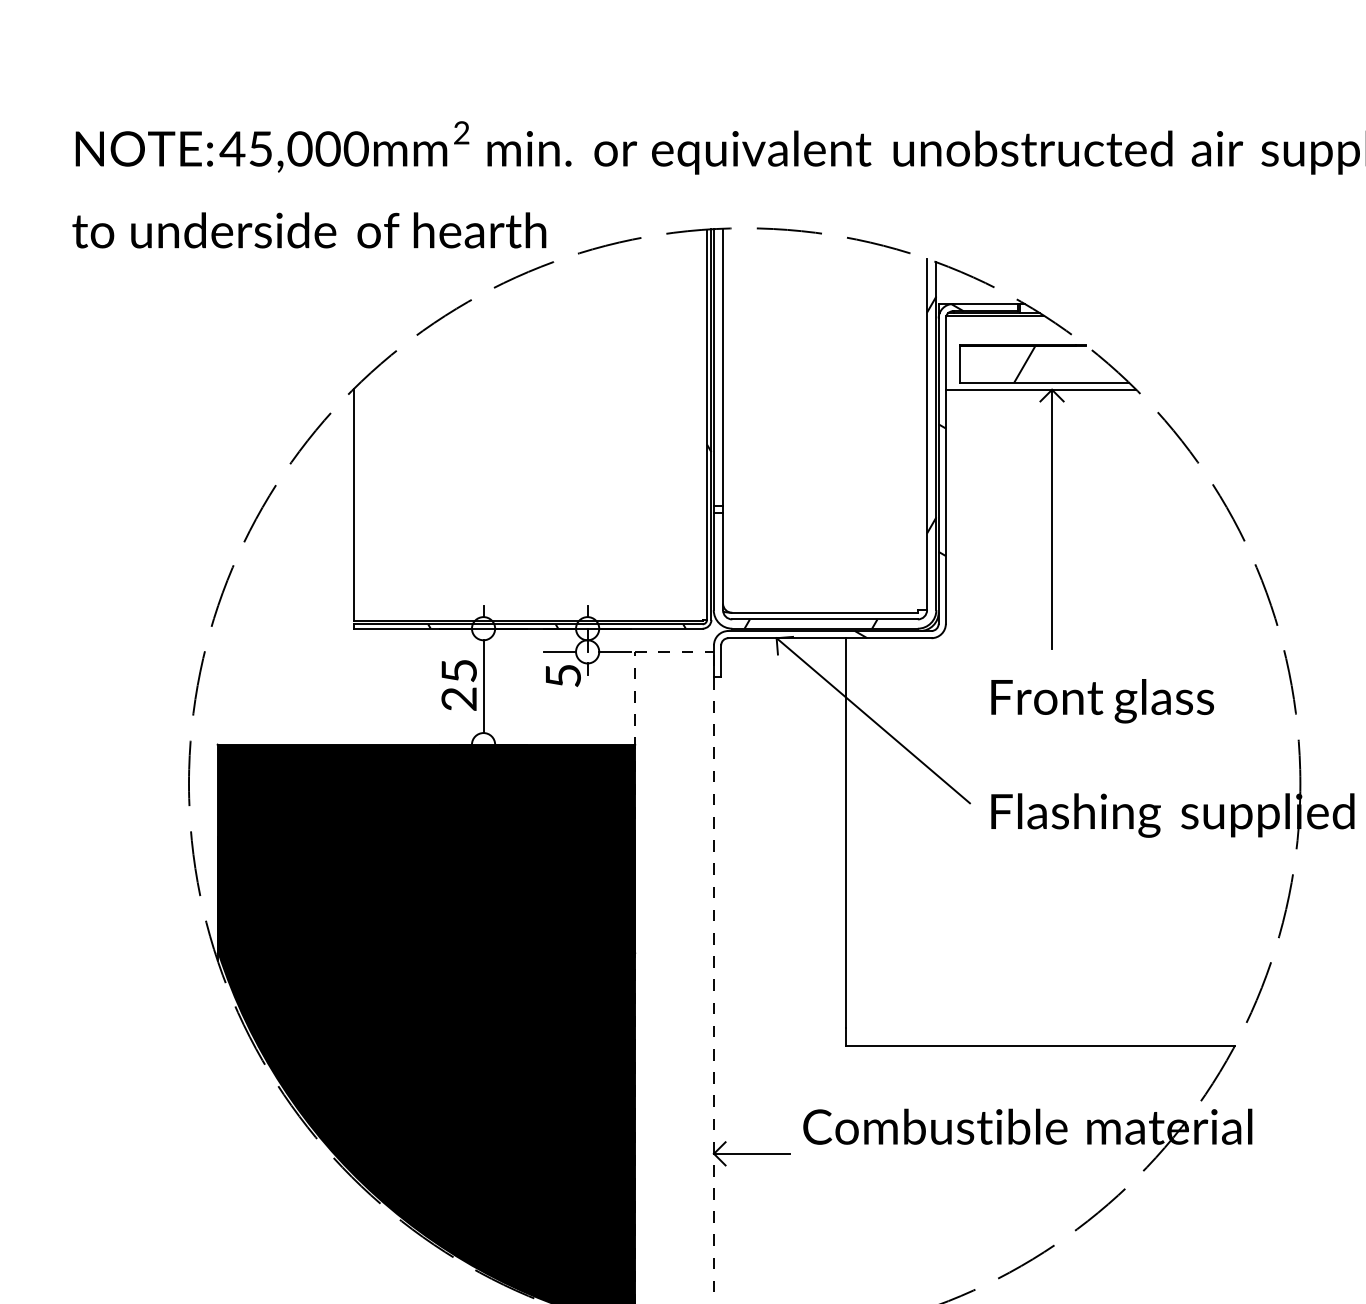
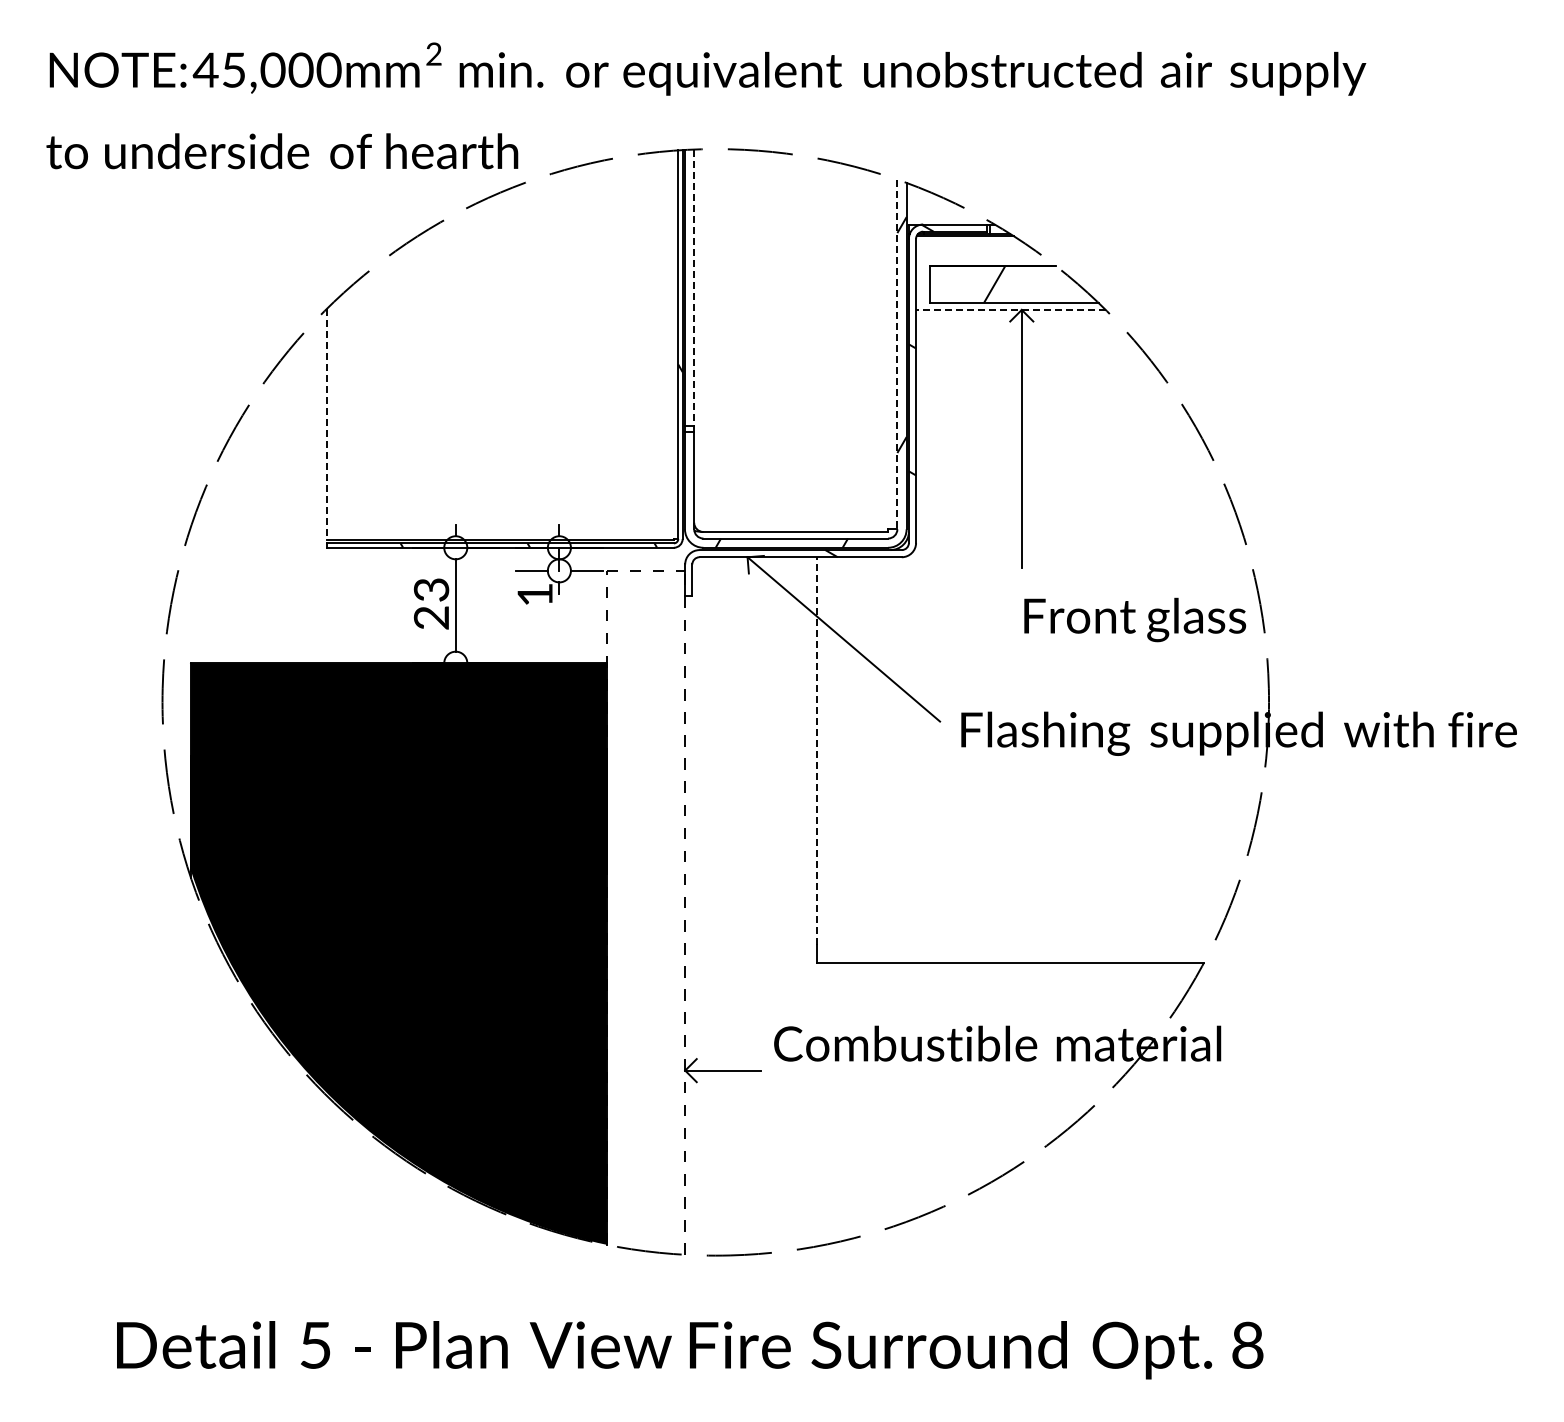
line: (723, 368) -> (694, 288), solid -> dashed
line: (1040, 389) -> (1010, 309), solid -> dashed
line: (927, 434) -> (897, 354), solid -> dashed
line: (353, 504) -> (326, 424), solid -> dashed
text: (459, 670) -> (431, 589), 25 -> 23
text: (562, 675) -> (534, 594), 5 -> 1
text: (1102, 700) -> (1135, 619), moved
line: (845, 833) -> (816, 751), solid -> dashed

